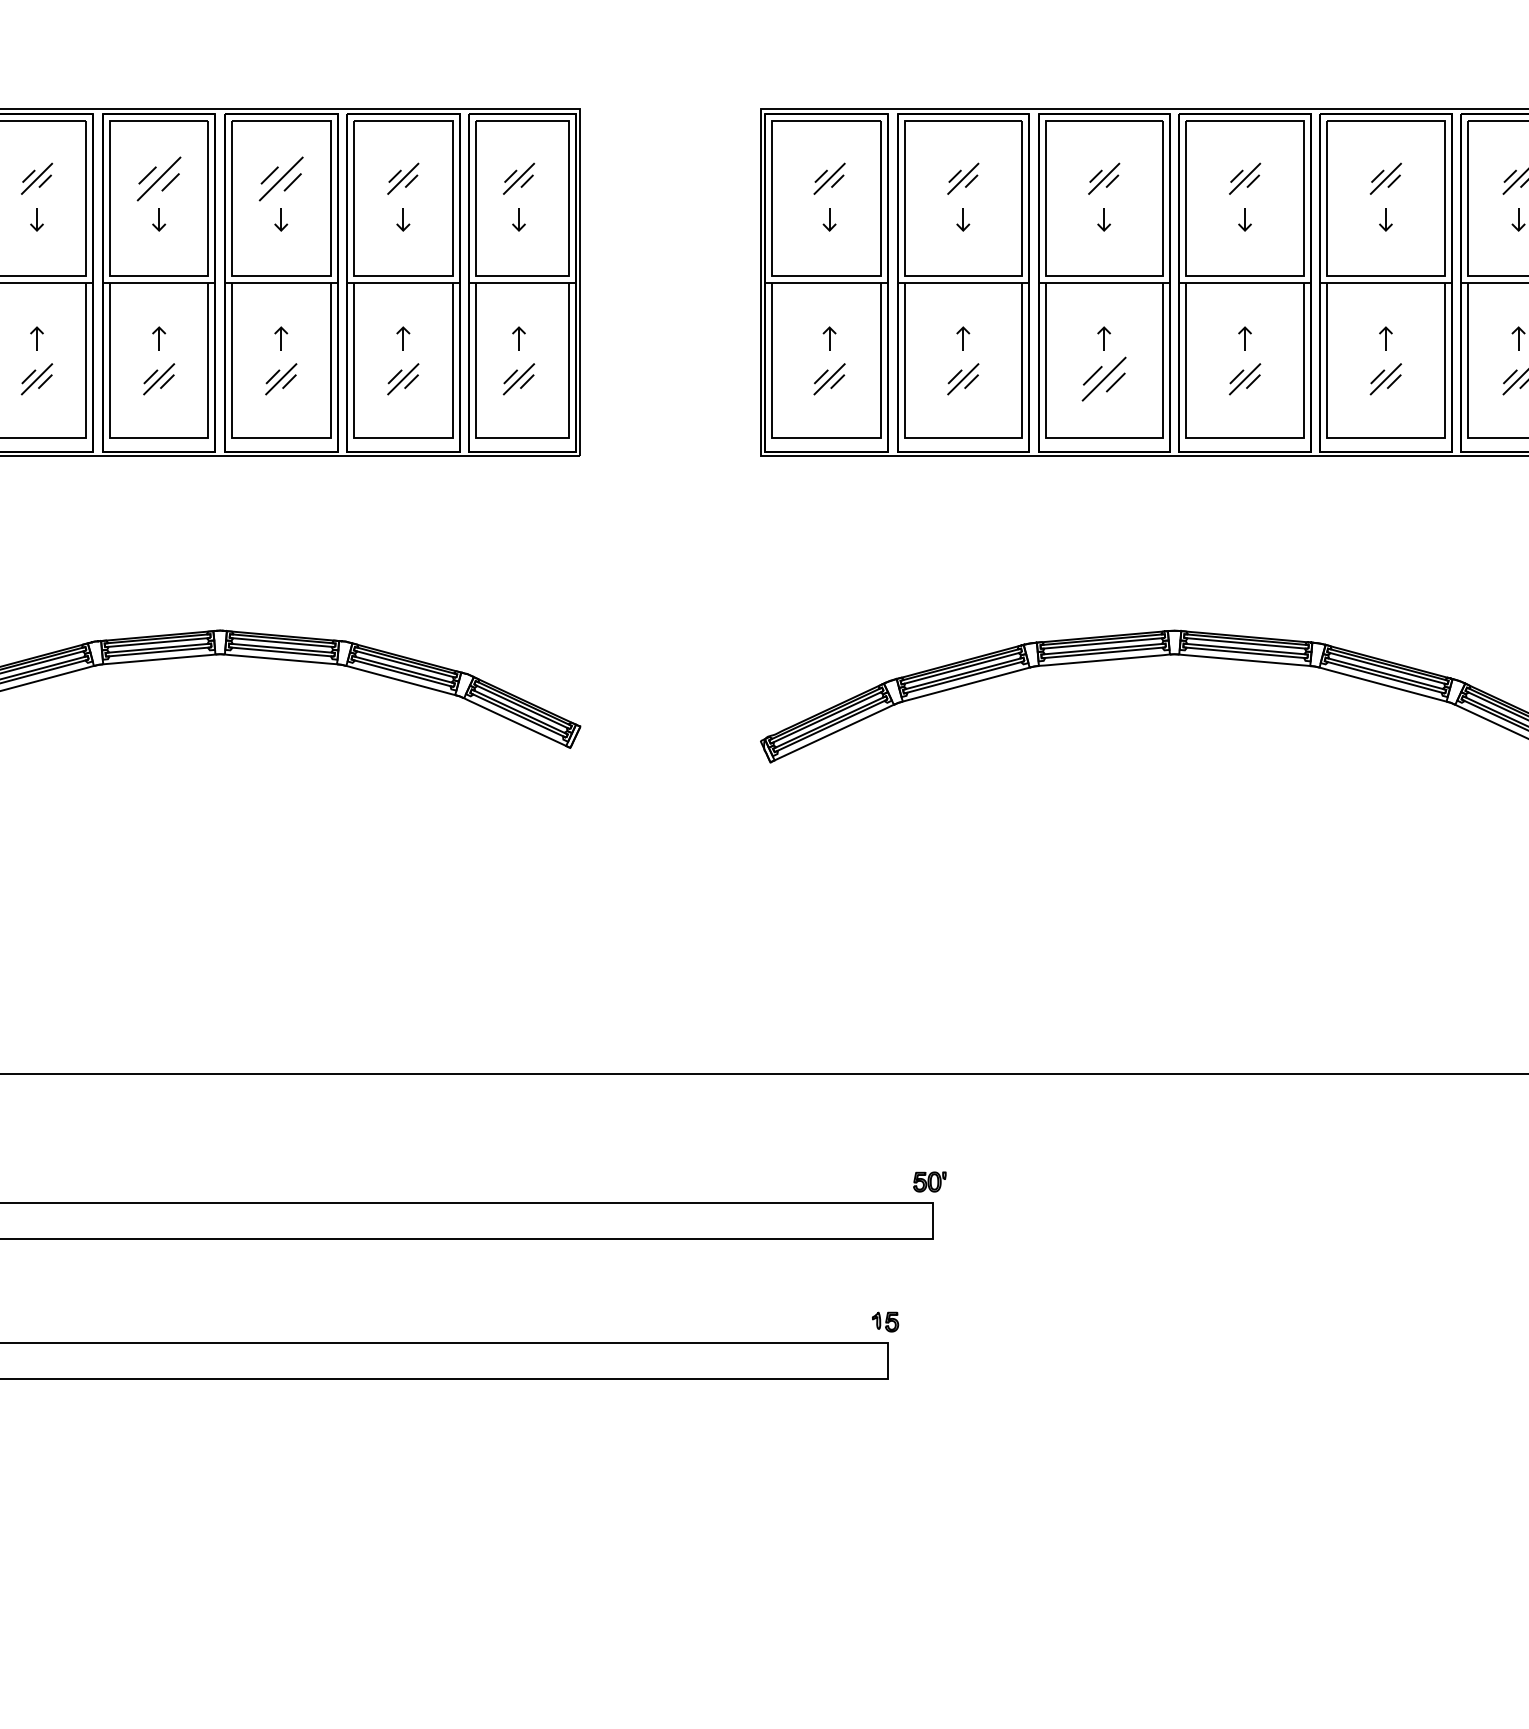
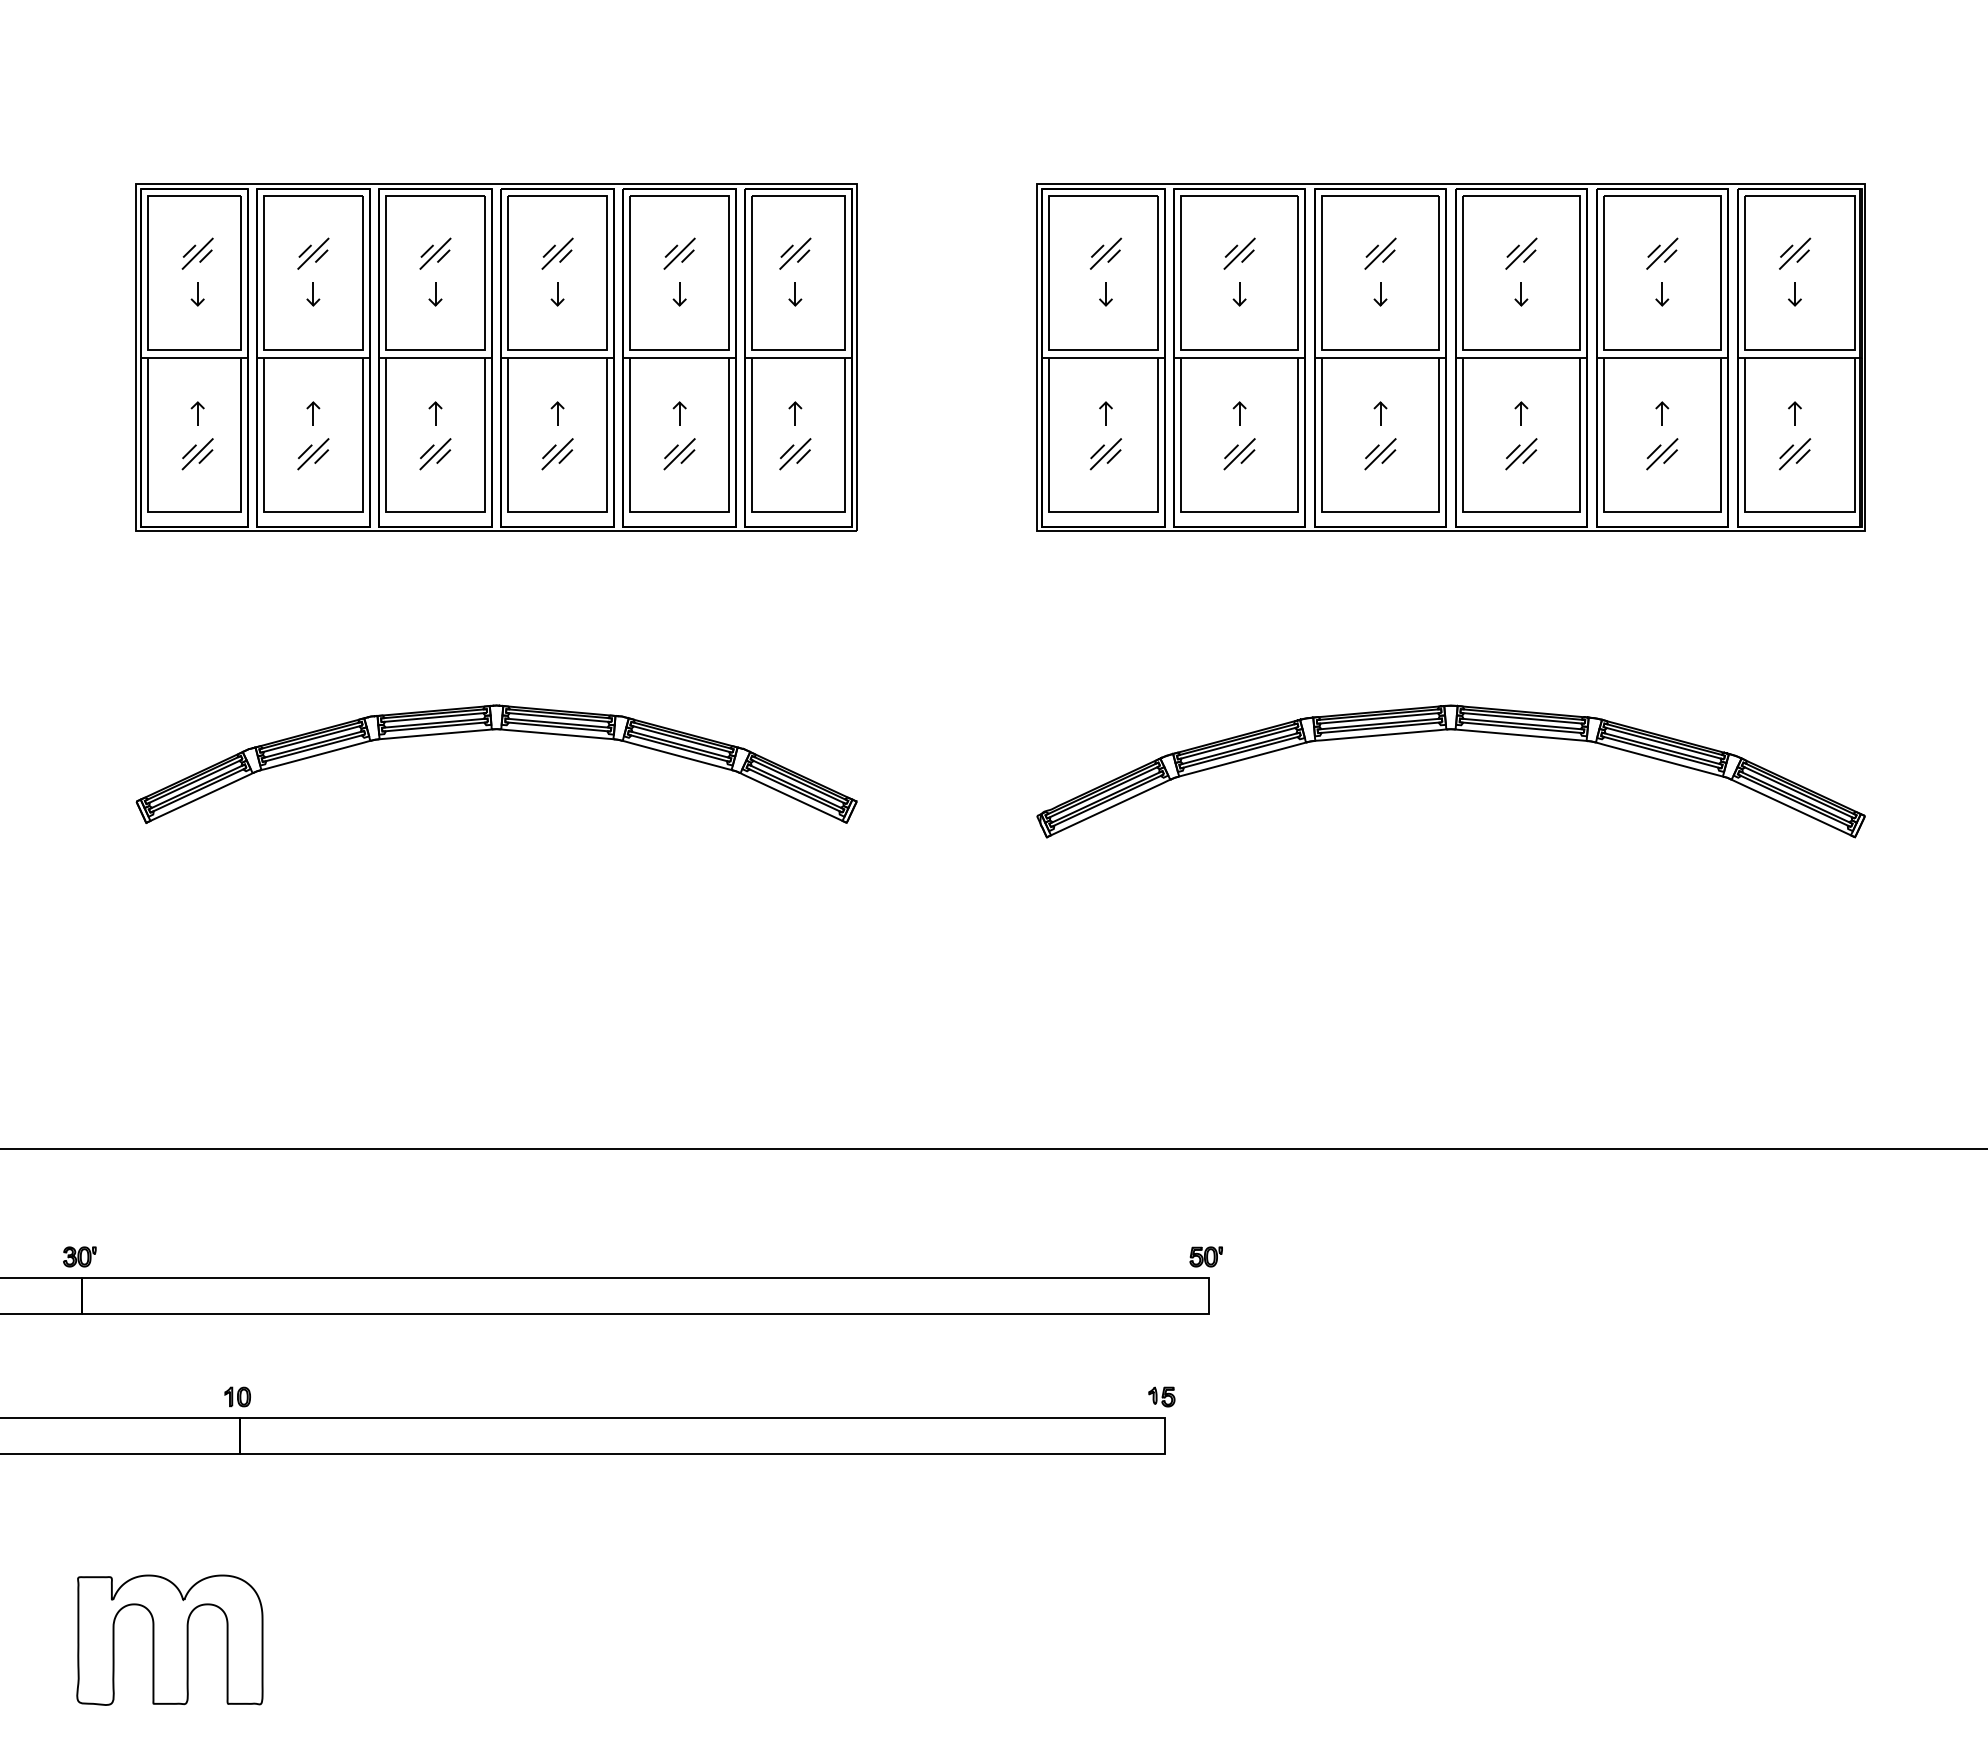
part: (159, 178) -> (435, 253), size x0.71
part: (281, 178) -> (557, 253), size x0.71
part: (1104, 379) -> (1380, 454), size x0.71

